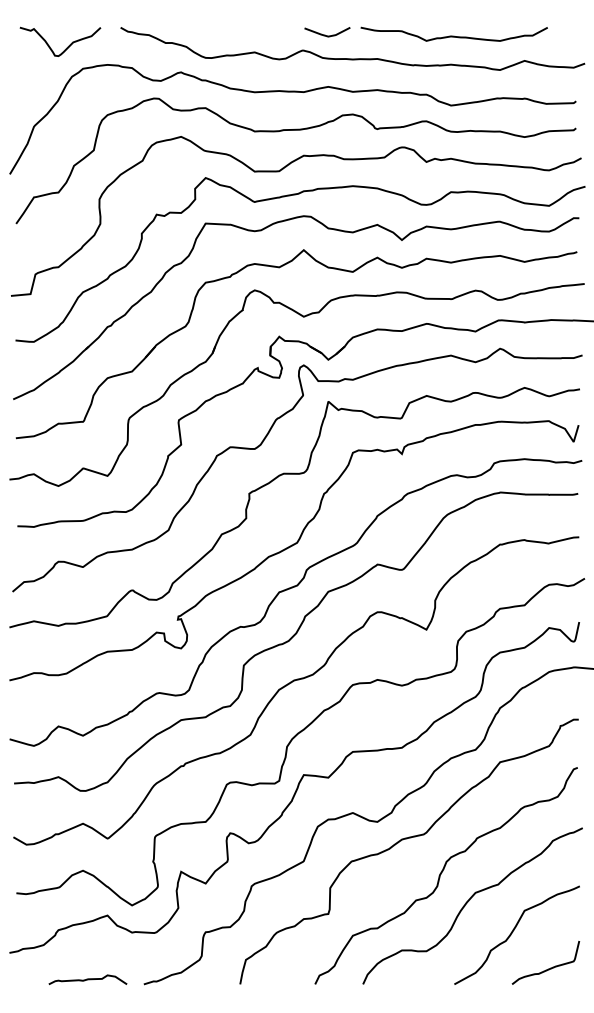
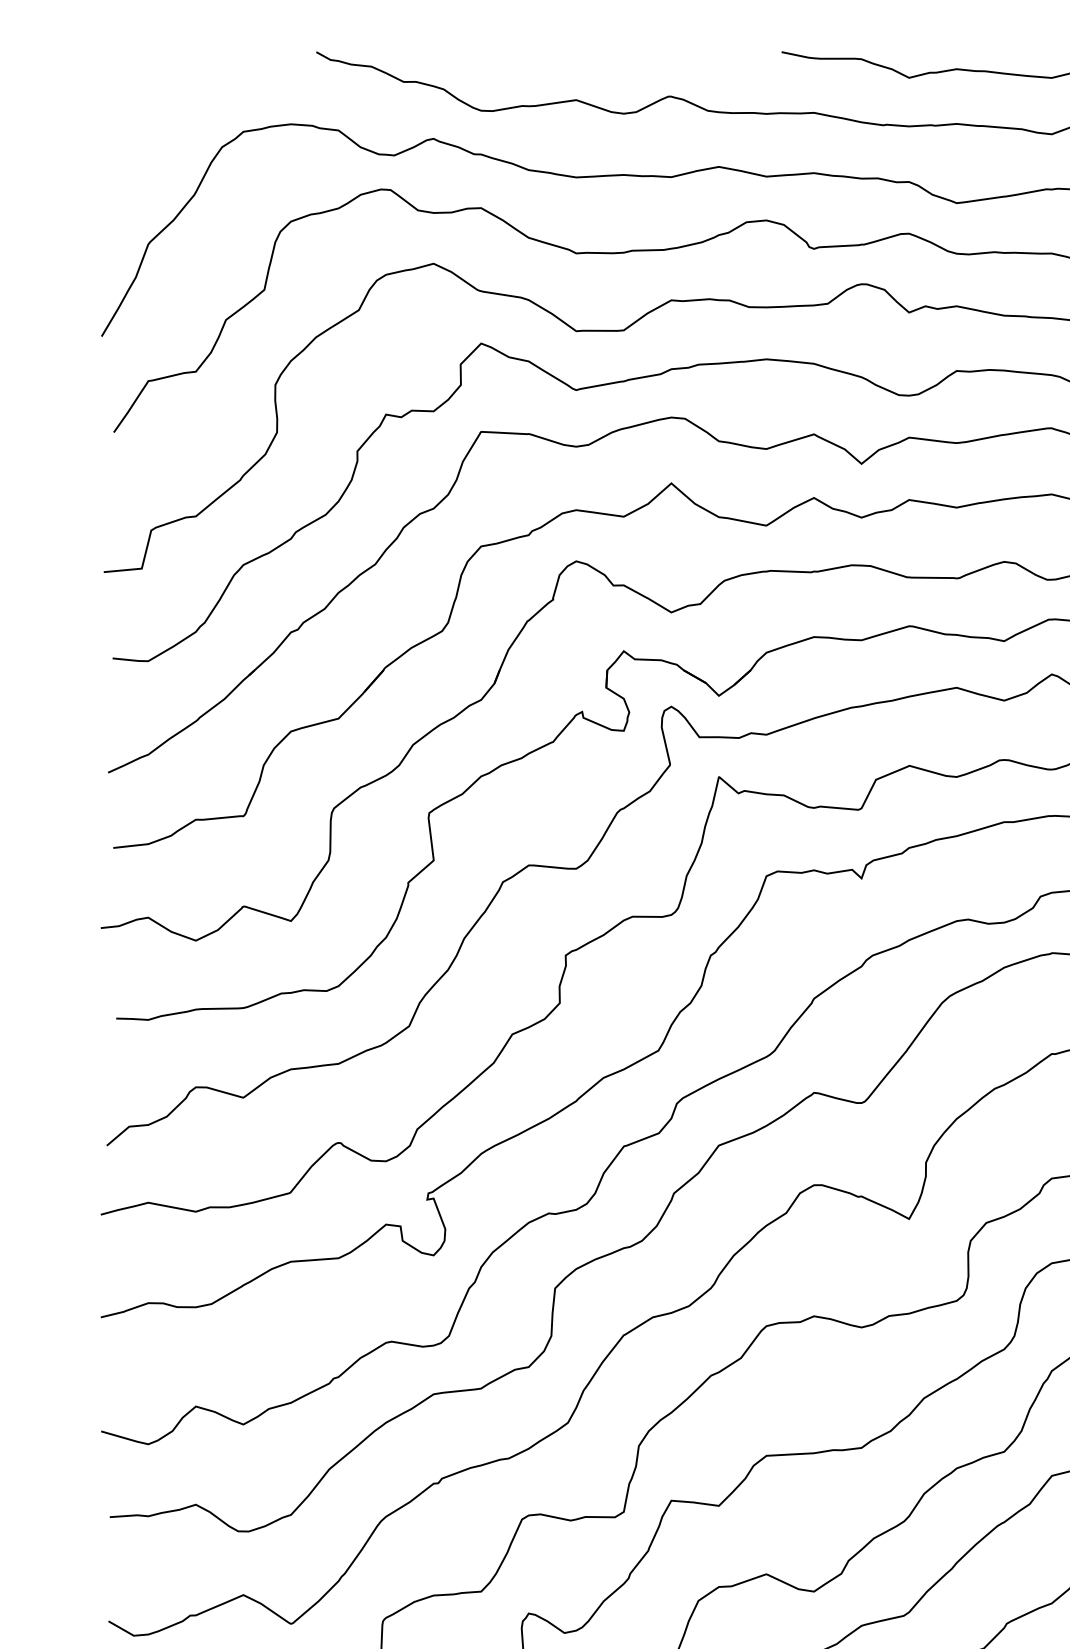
line: (325, 34) -> (713, 65), removed
curve: (66, 47) -> (211, 90), removed

